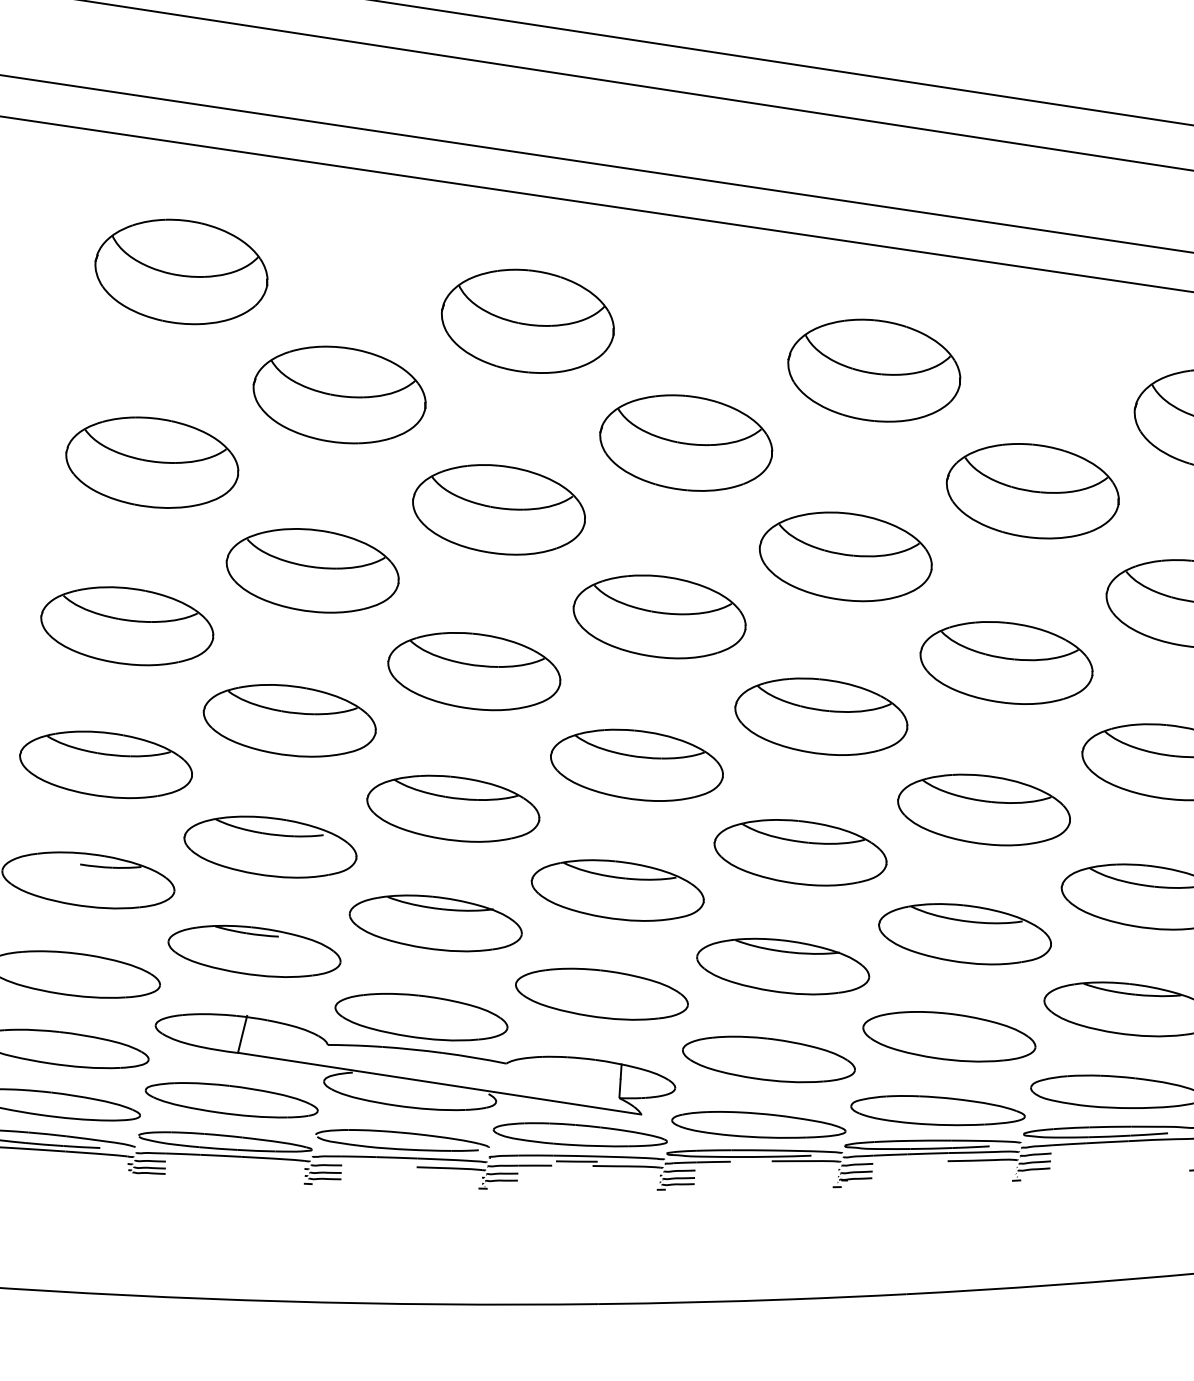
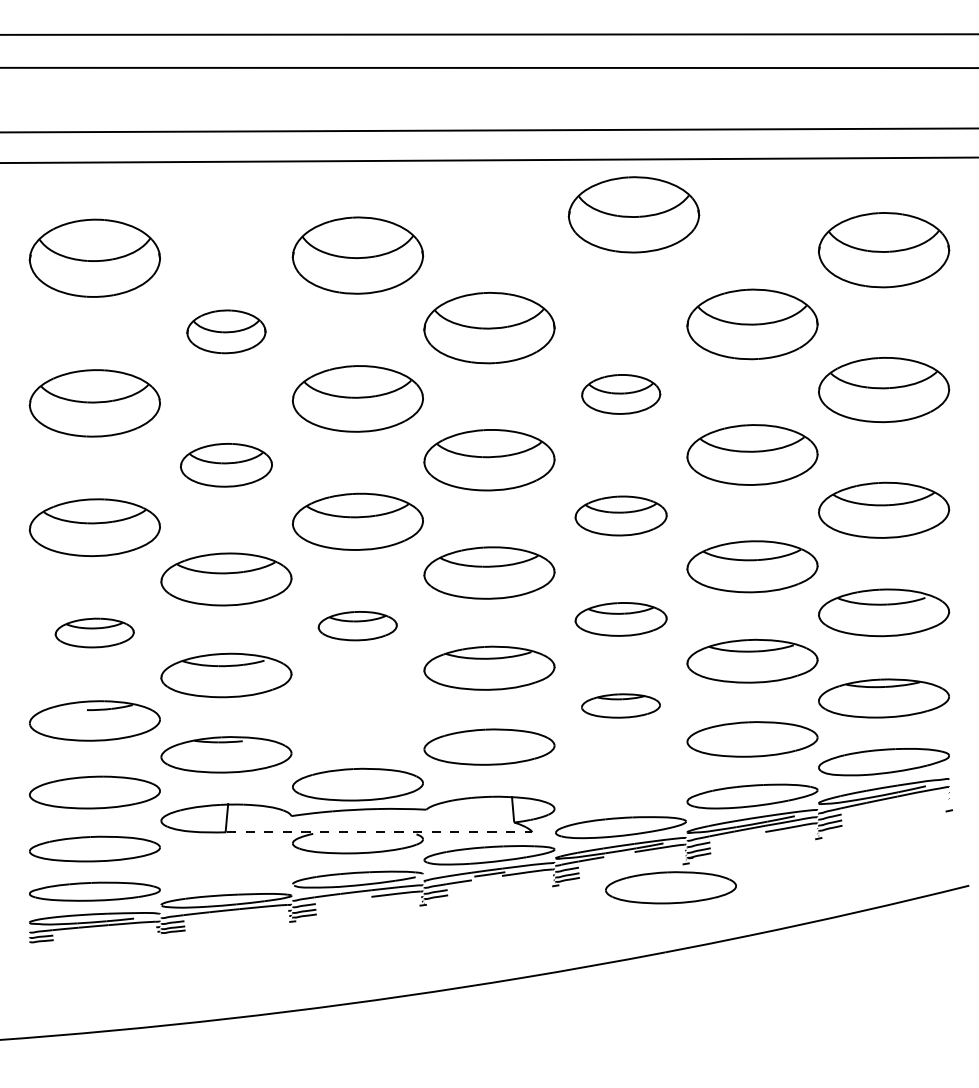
part: (873, 370) -> (633, 214), moved
part: (339, 394) -> (226, 331), size x0.6
part: (846, 556) -> (621, 394), size x0.6
part: (313, 569) -> (226, 464), size x0.7
part: (822, 716) -> (621, 515), size x0.7
part: (105, 763) -> (94, 632), size x0.6
part: (452, 807) -> (357, 625), size x0.6
part: (801, 852) -> (621, 619), size x0.7
part: (435, 921) -> (357, 712), removed
part: (782, 965) -> (620, 705), size x0.6
part: (768, 1059) -> (670, 887), moved
line: (440, 1084) -> (379, 832), solid -> dashed
part: (232, 1099) -> (226, 867), removed

